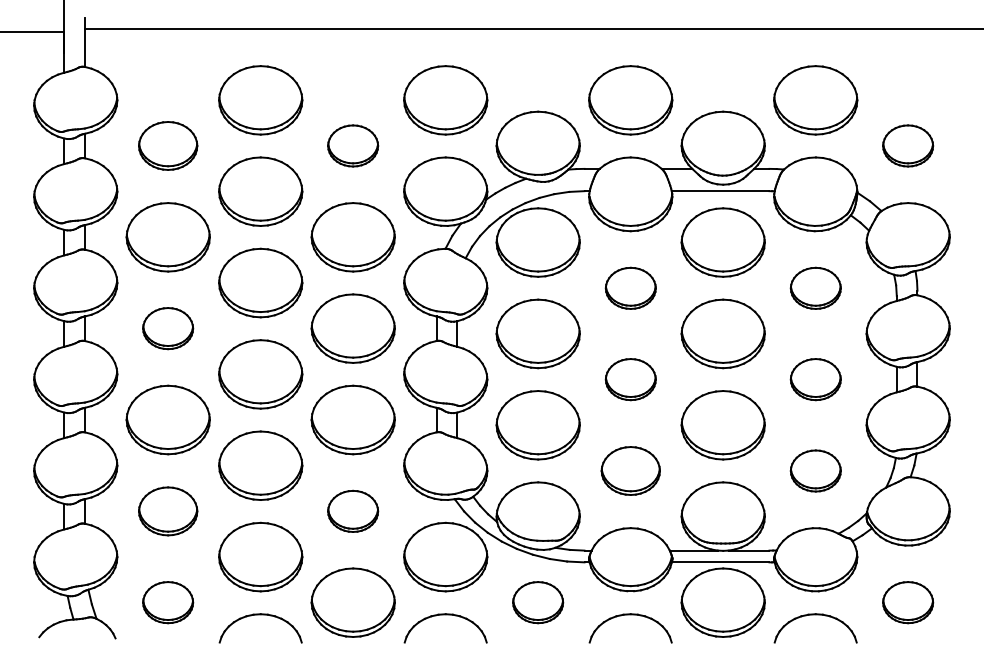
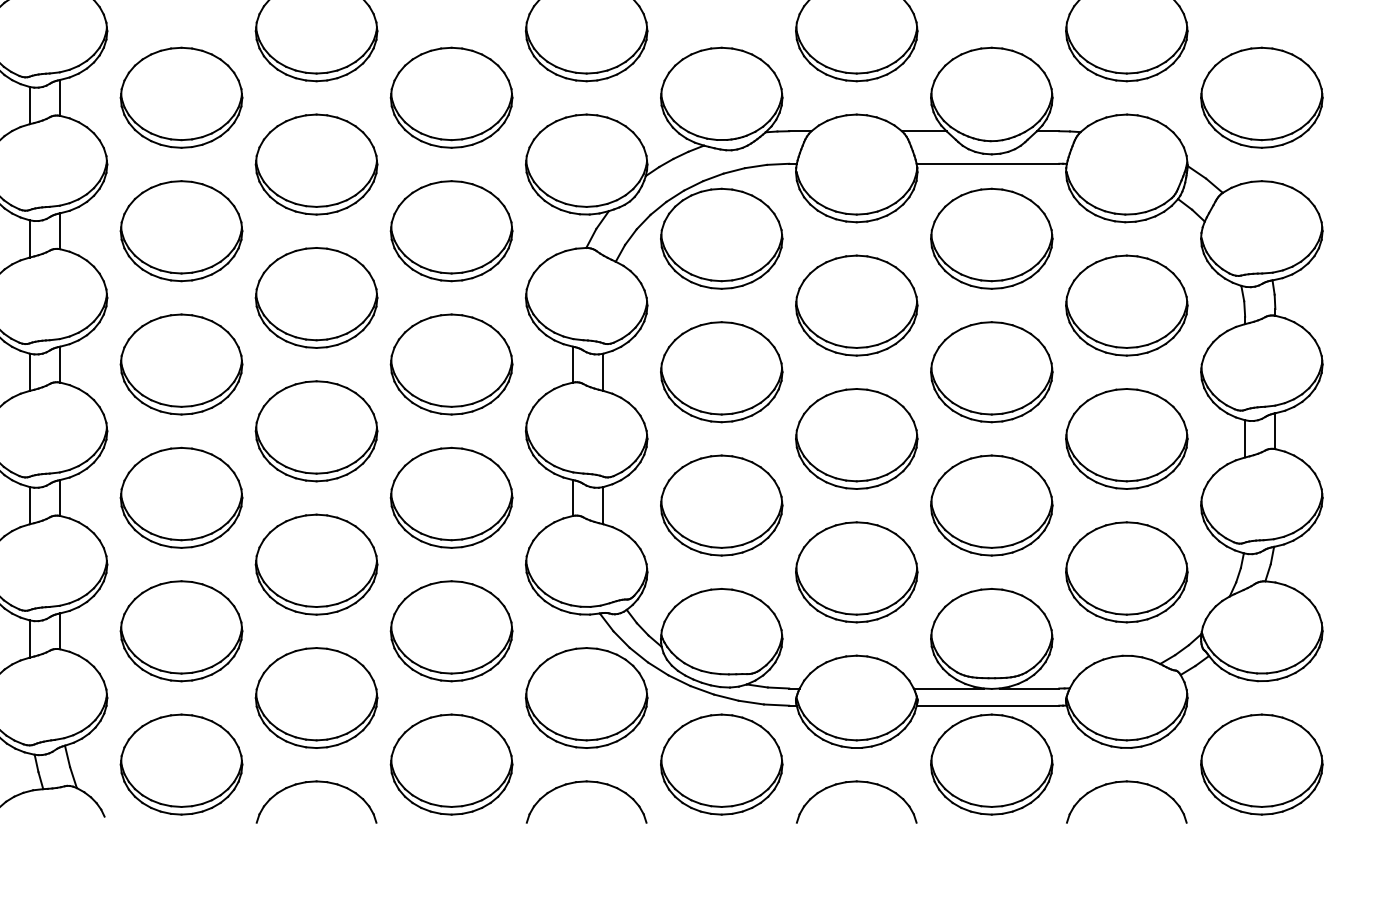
part: (167, 145) -> (180, 97), size x1.43
part: (352, 145) -> (450, 97), size x1.67
part: (907, 145) -> (1260, 97), size x1.67
part: (630, 288) -> (856, 305), size x1.67
part: (815, 288) -> (1126, 305), size x1.67
part: (167, 328) -> (180, 364), size x1.67
part: (630, 379) -> (856, 438), size x1.67
part: (815, 379) -> (1126, 438), size x1.67
part: (630, 470) -> (856, 571), size x1.43
part: (815, 470) -> (1126, 571), size x1.67
part: (167, 511) -> (180, 631), size x1.43
part: (352, 511) -> (450, 631), size x1.67
part: (167, 602) -> (180, 764), size x1.67
part: (537, 602) -> (720, 764), size x1.67
part: (907, 602) -> (1260, 764), size x1.67

